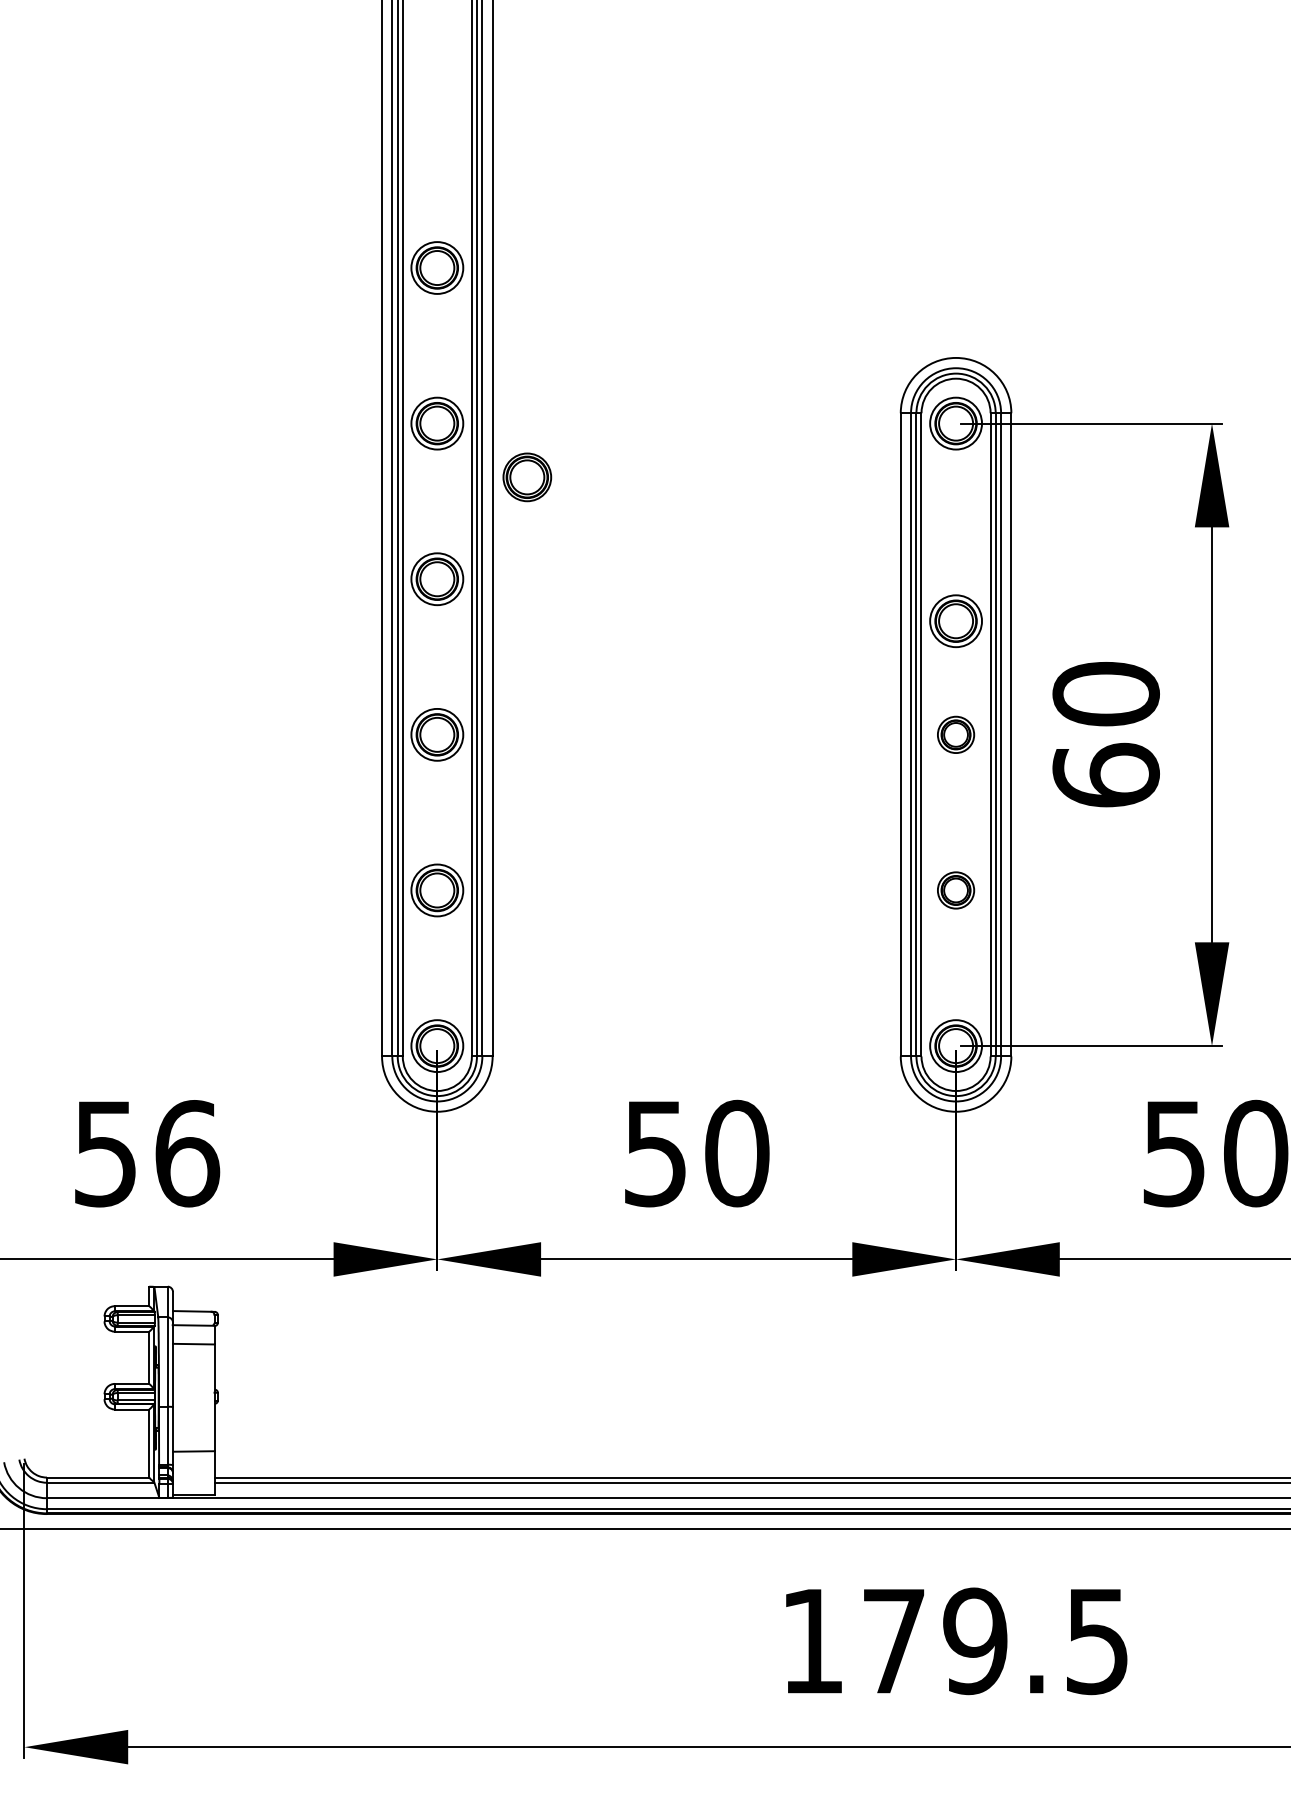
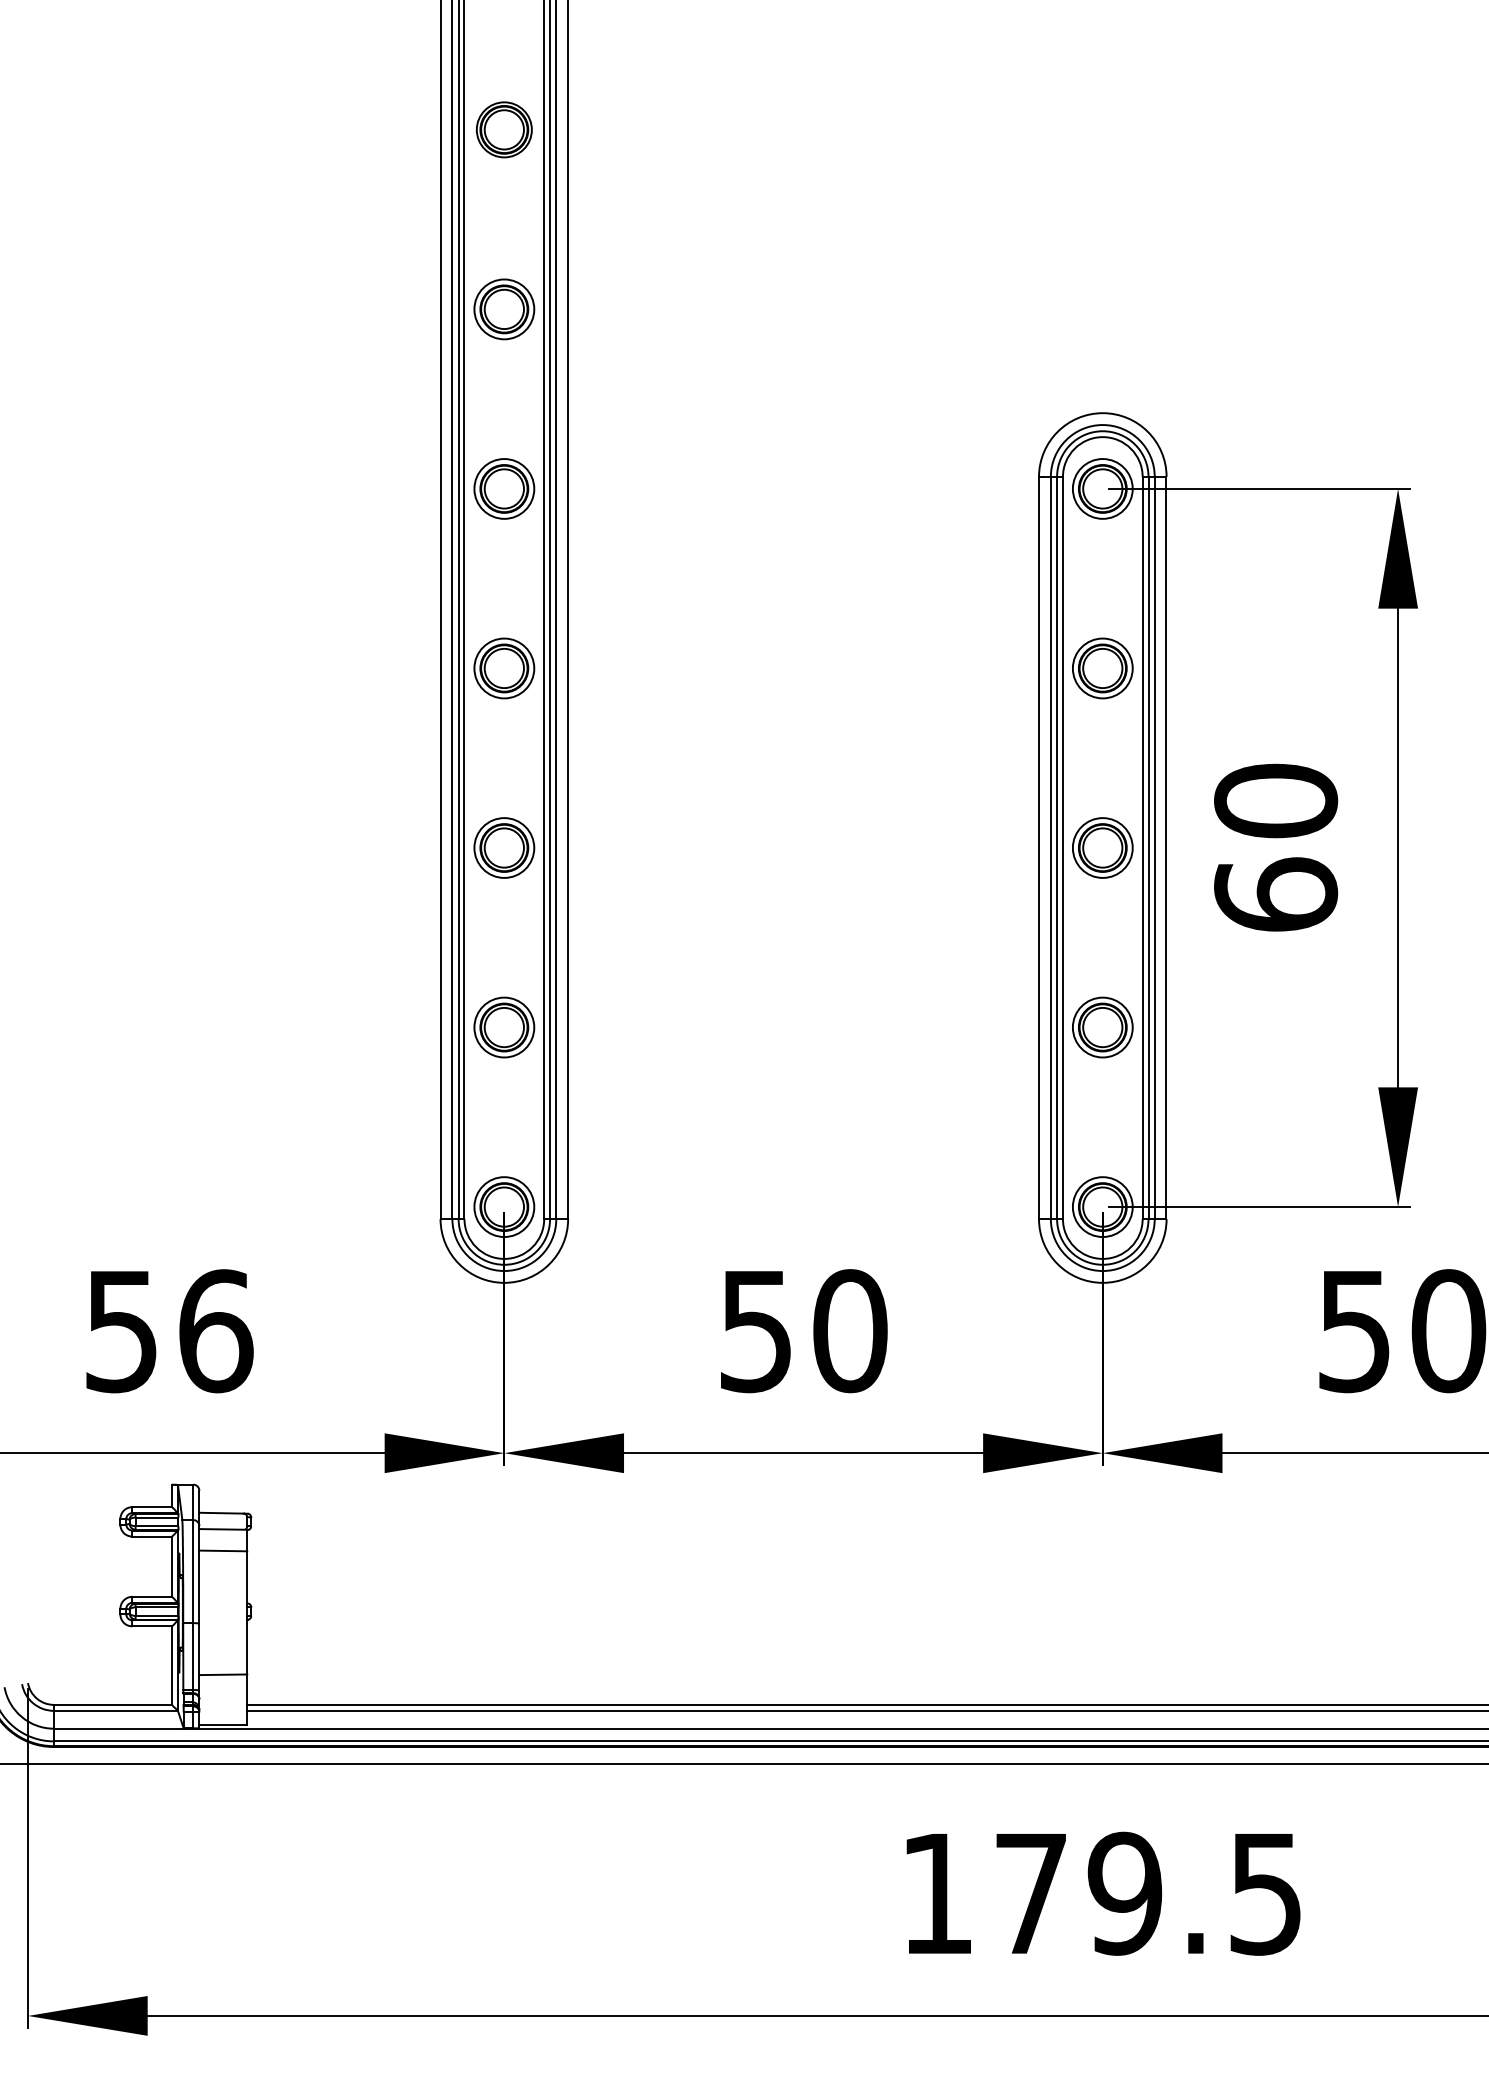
part: (527, 477) -> (504, 130), moved
part: (955, 621) -> (1102, 668), moved
part: (955, 734) -> (1102, 847), size x1.43
part: (955, 890) -> (1102, 1027), size x1.43

